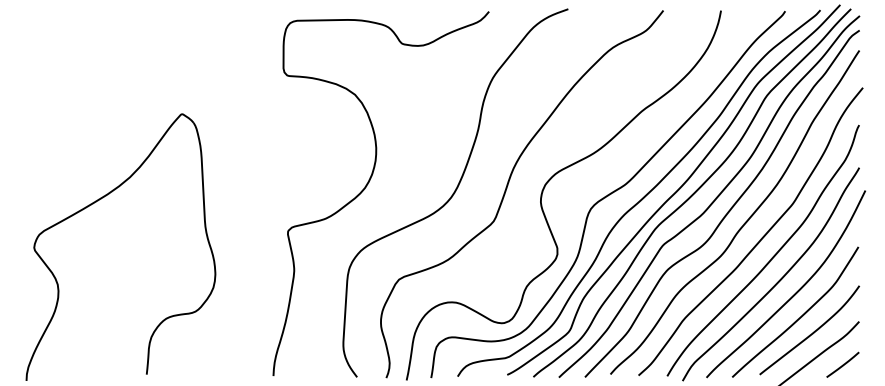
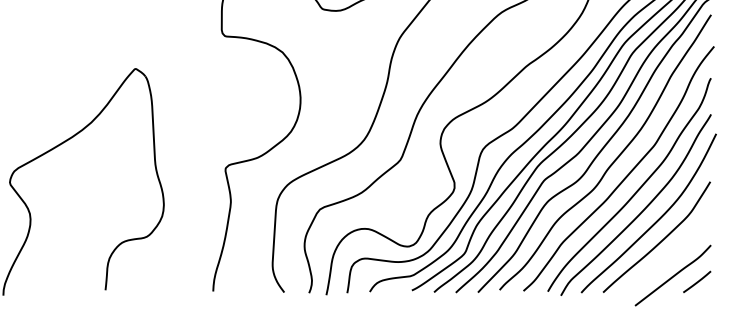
curve: (812, 332) -> (671, 254), removed

